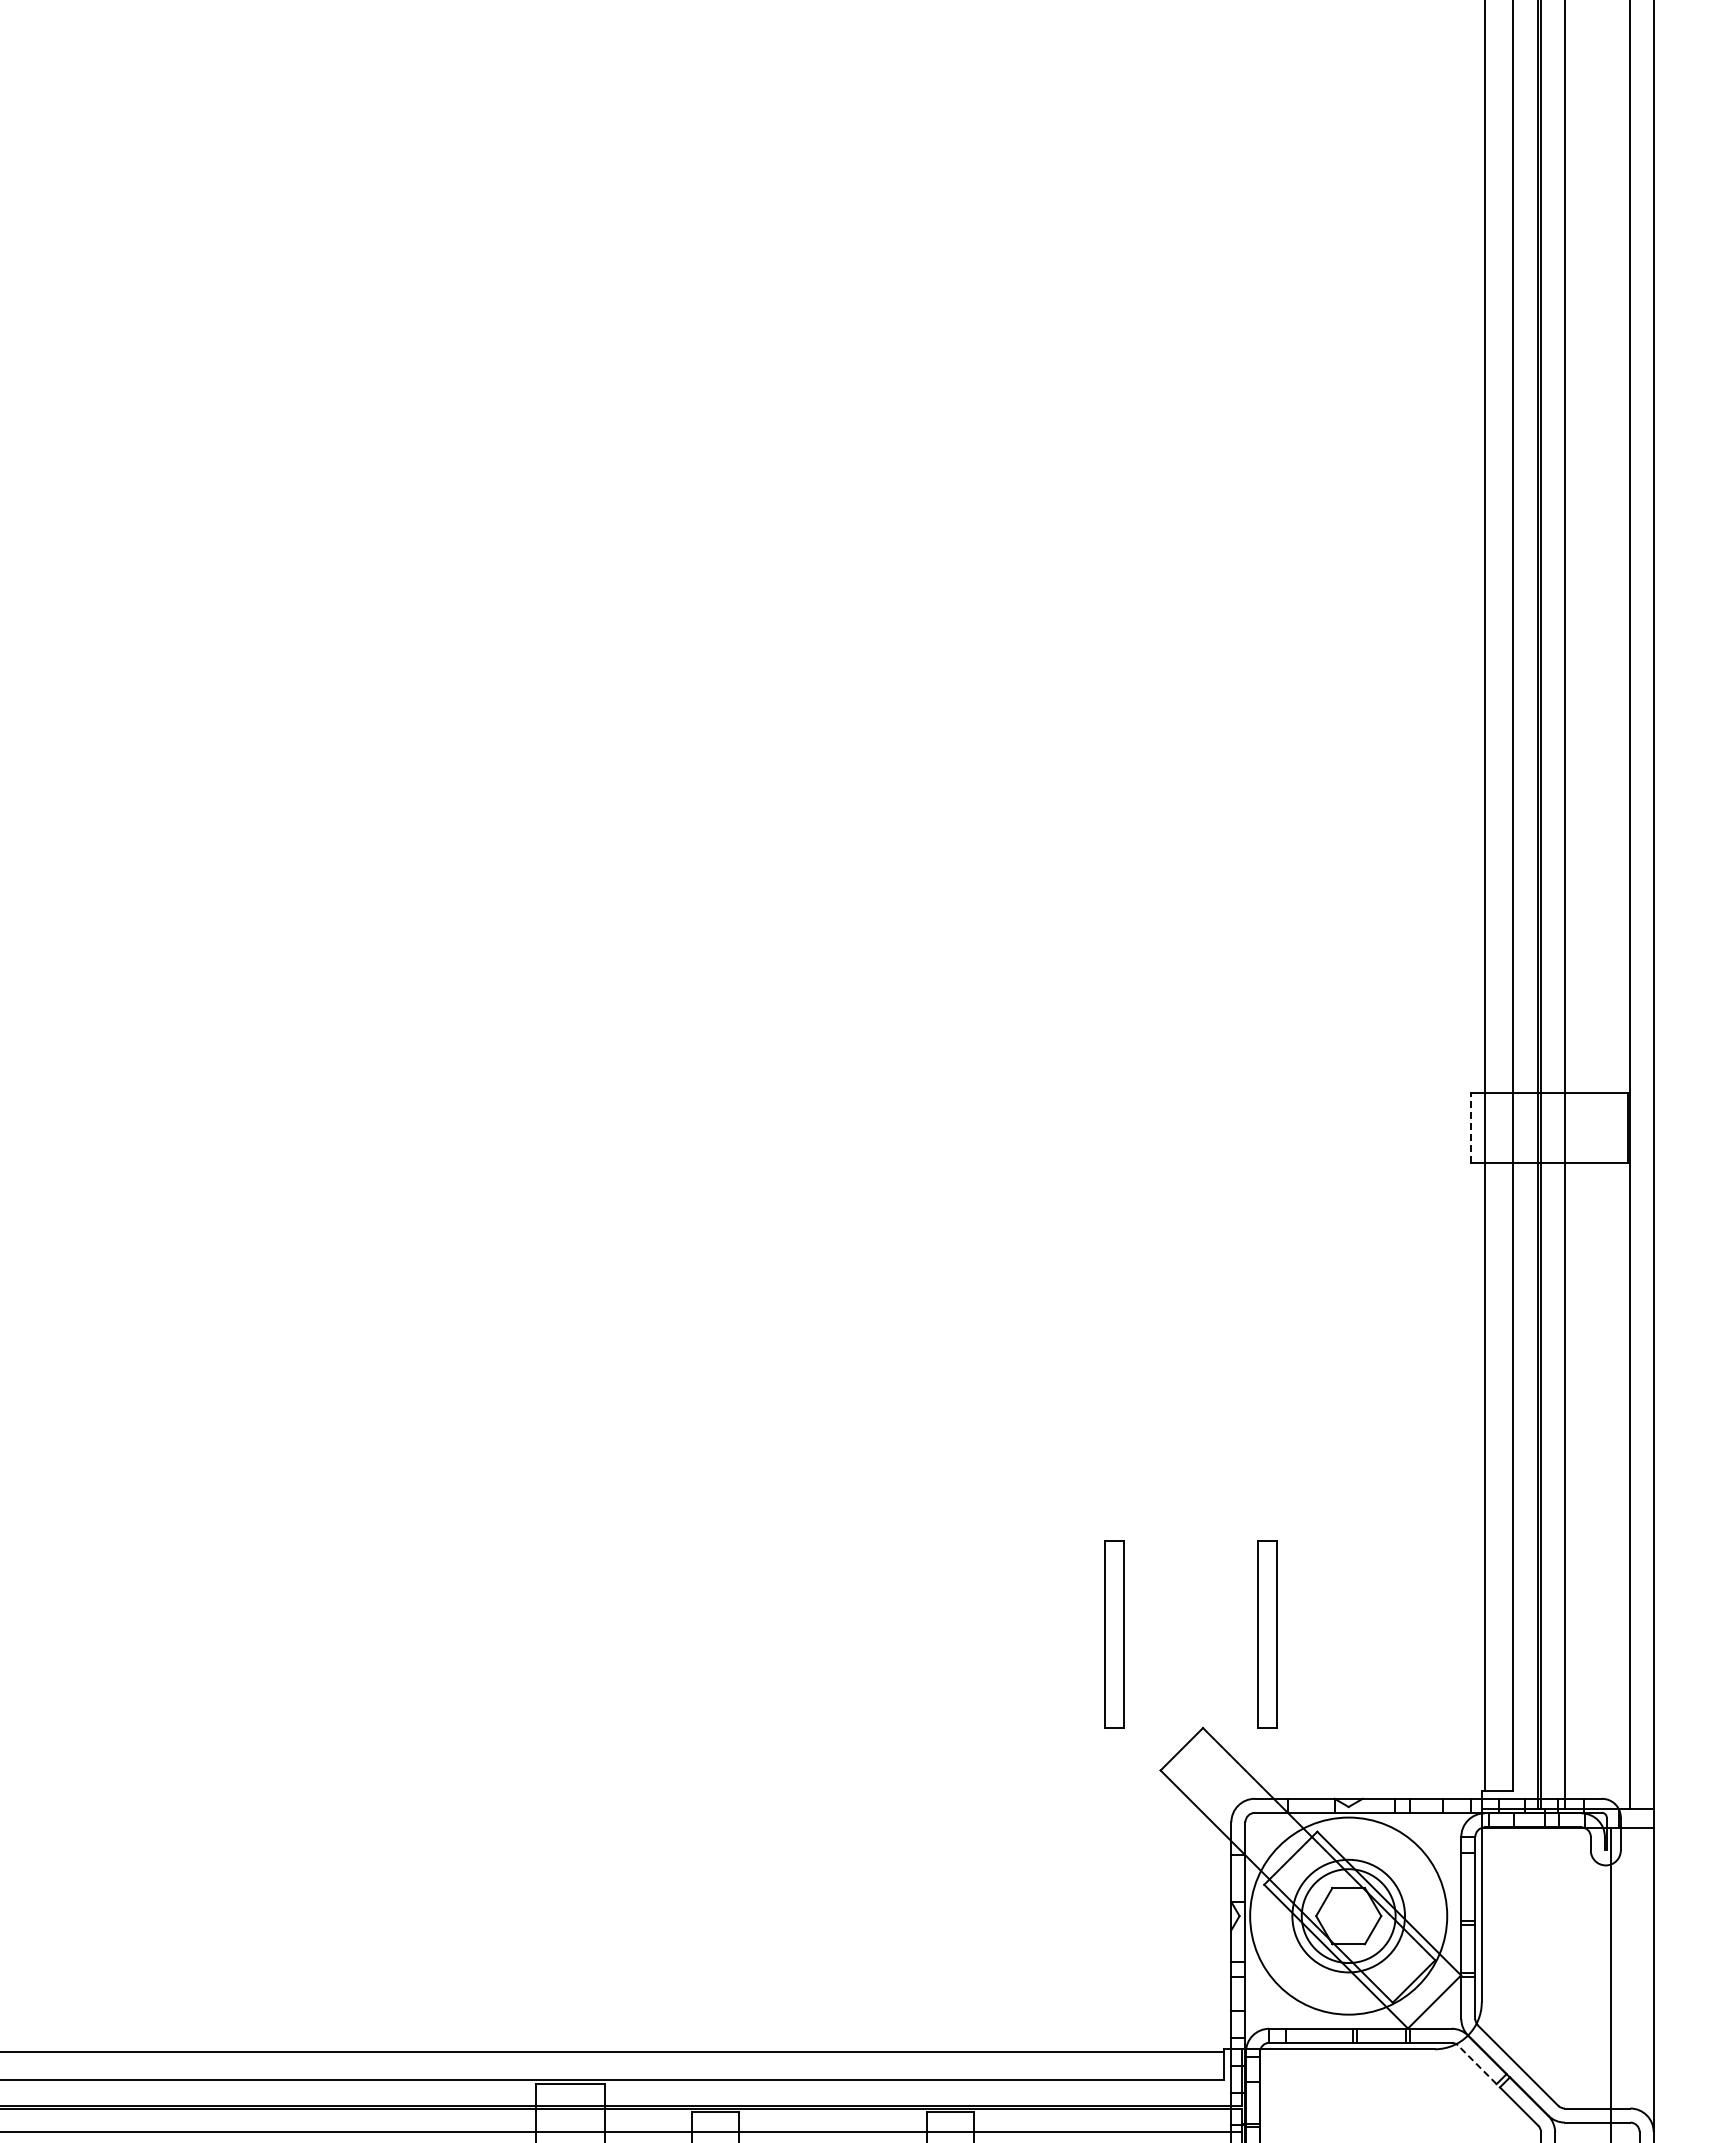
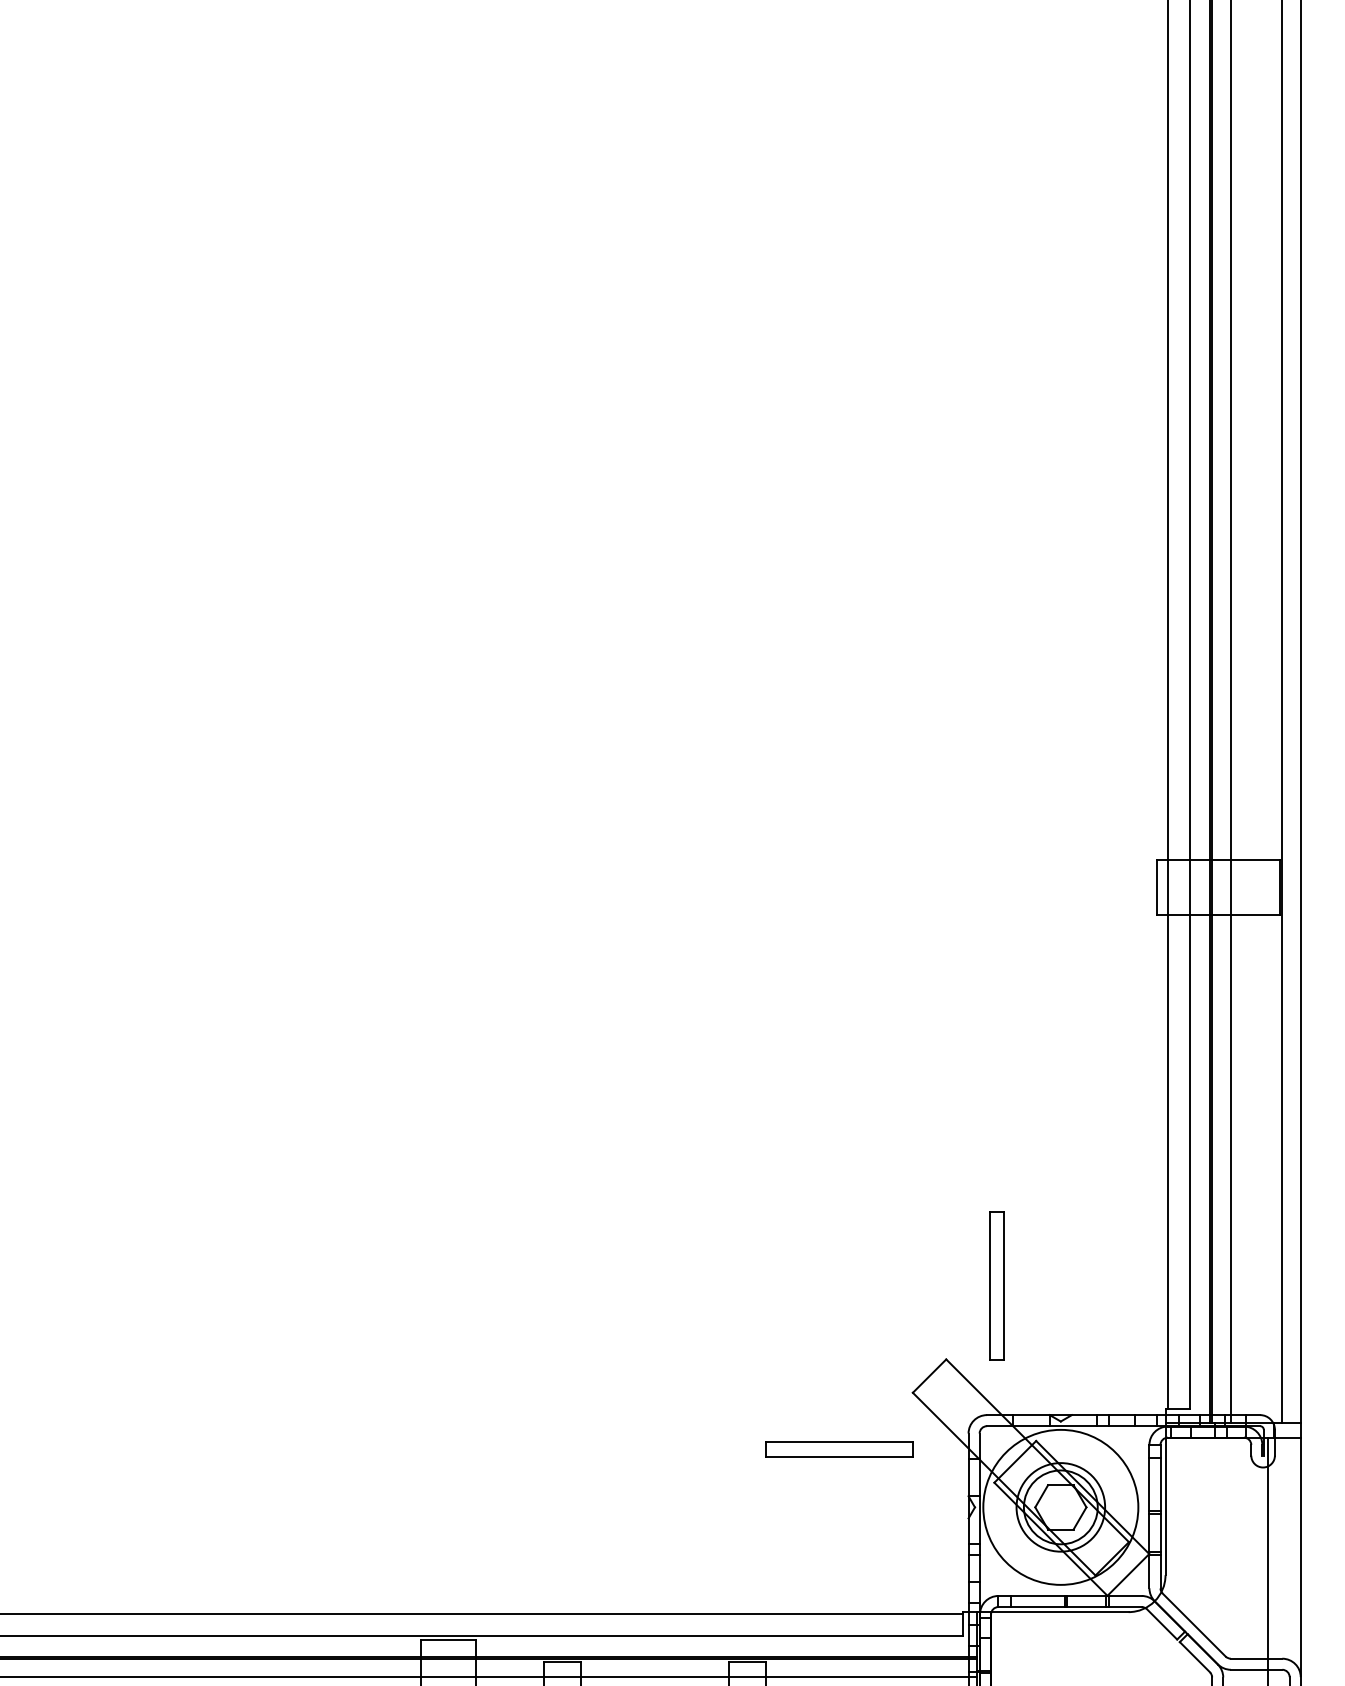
line: (1470, 1128) -> (1156, 887), dashed -> solid
part: (1114, 1634) -> (876, 1285), removed
part: (1066, 1842) -> (838, 1449), added
line: (1476, 2064) -> (1161, 1624), dashed -> solid

